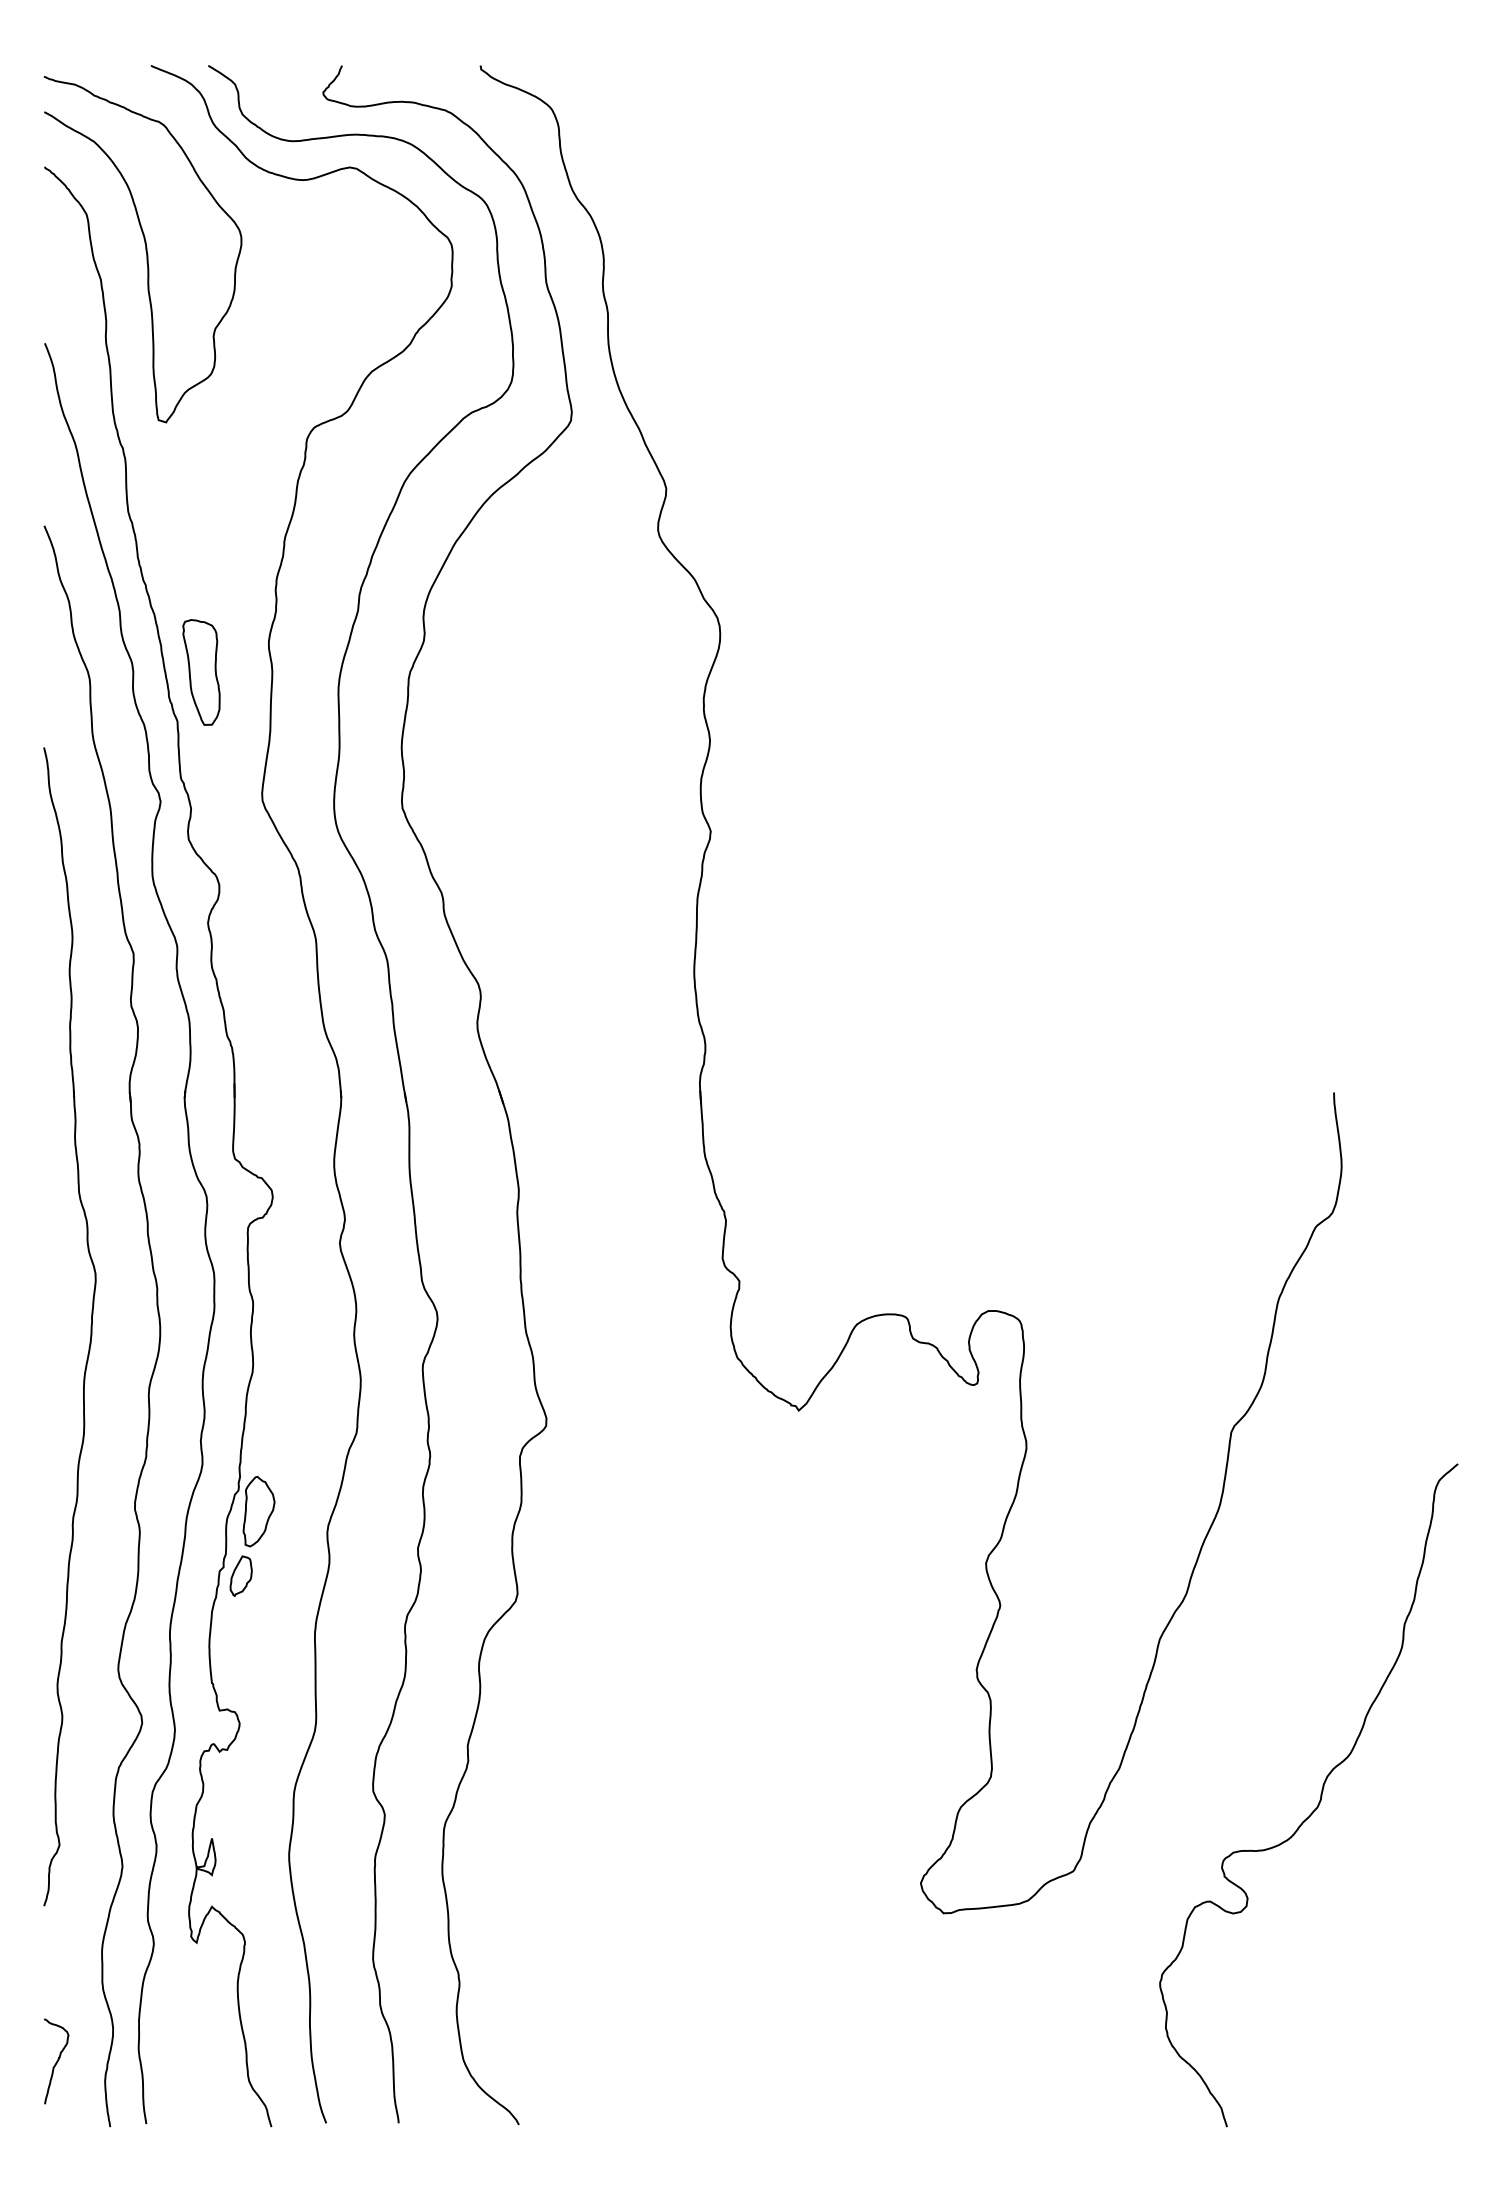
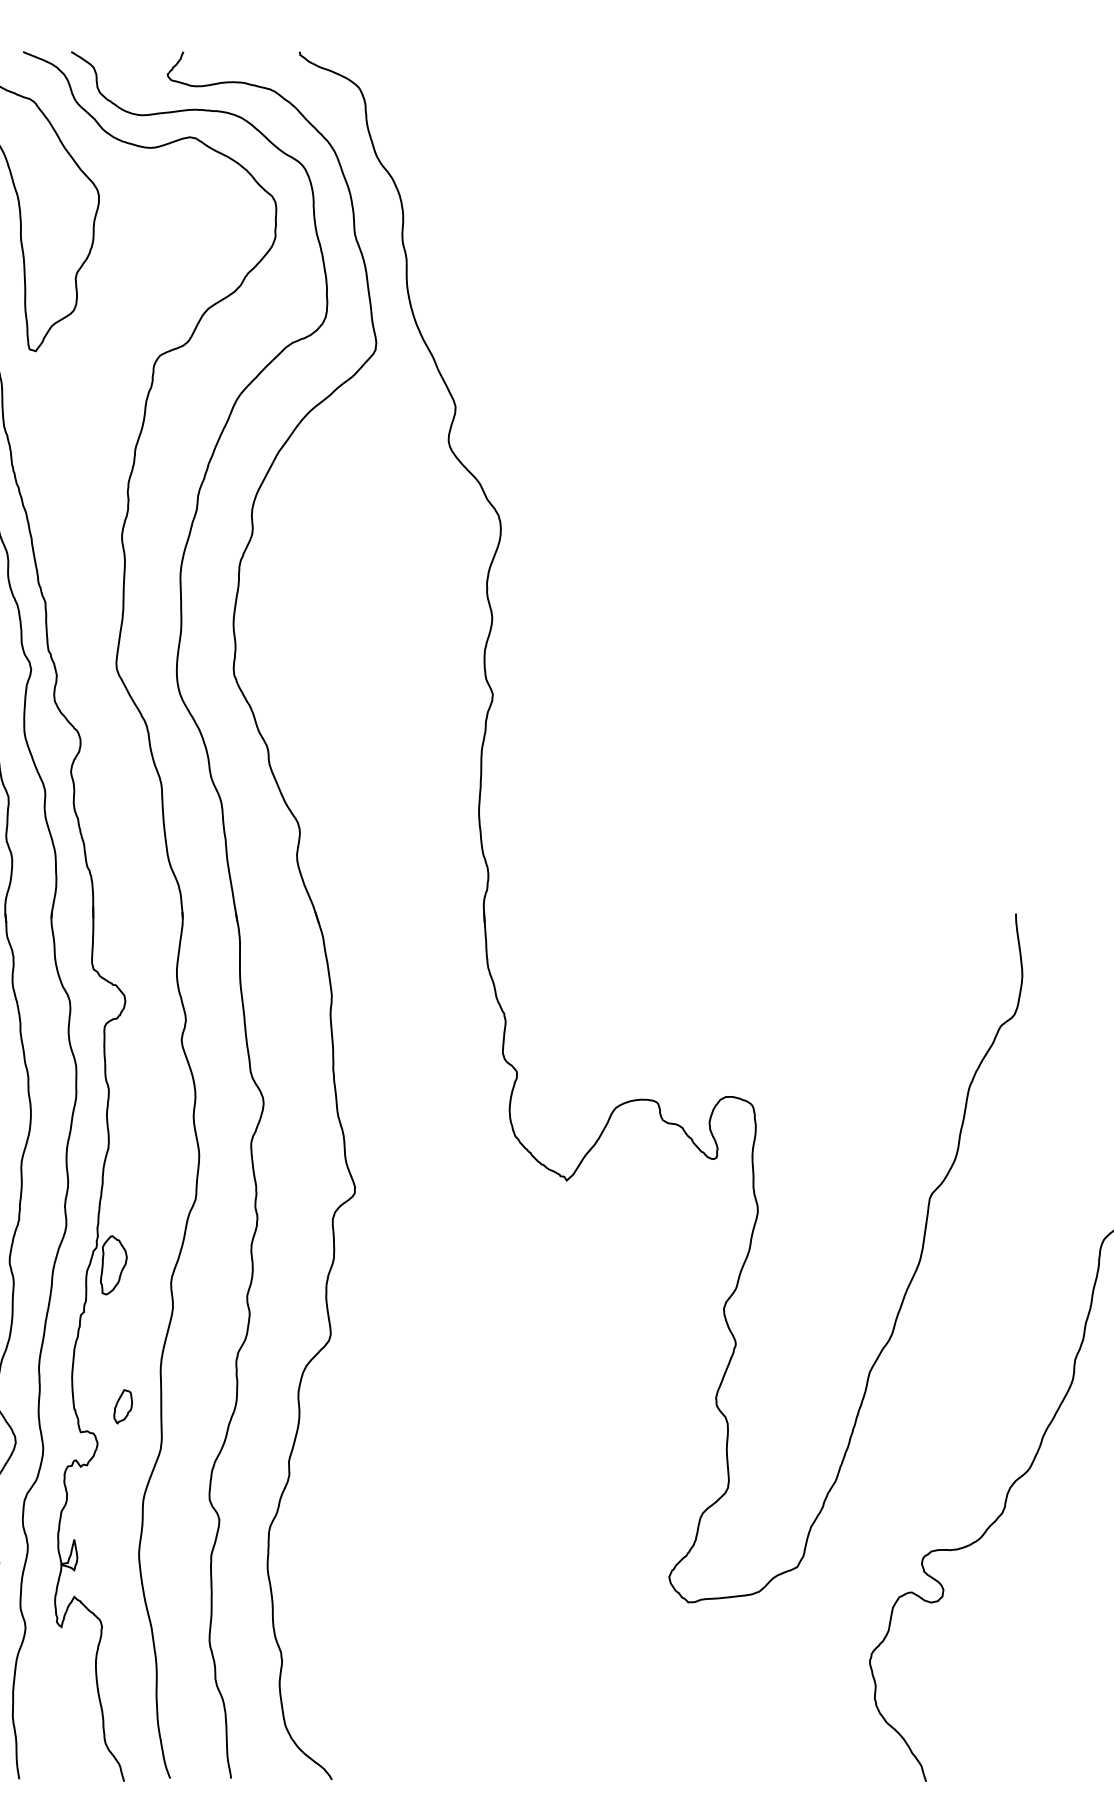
part: (201, 672) -> (65, 561), removed
part: (240, 1575) -> (122, 1406), moved

